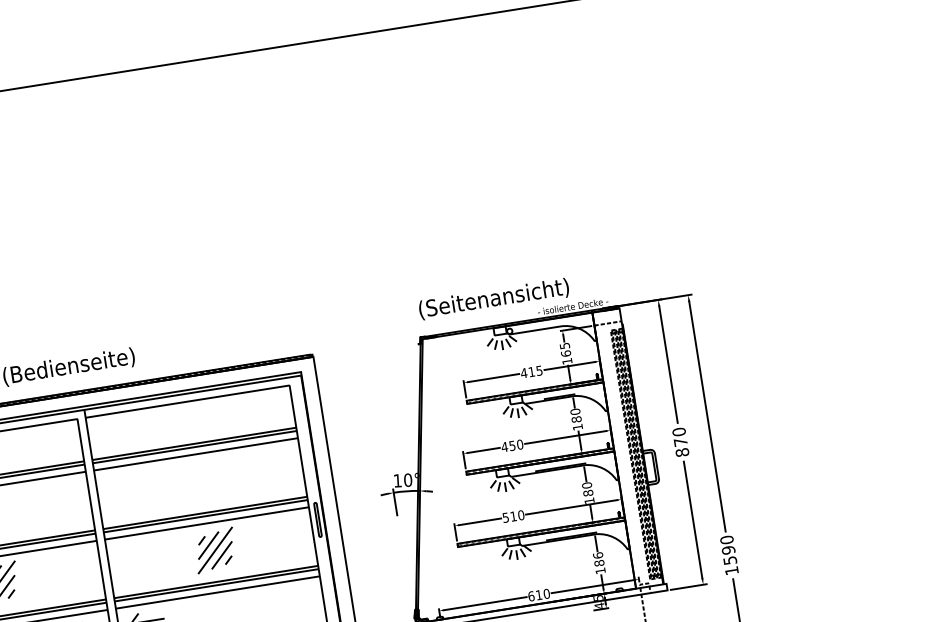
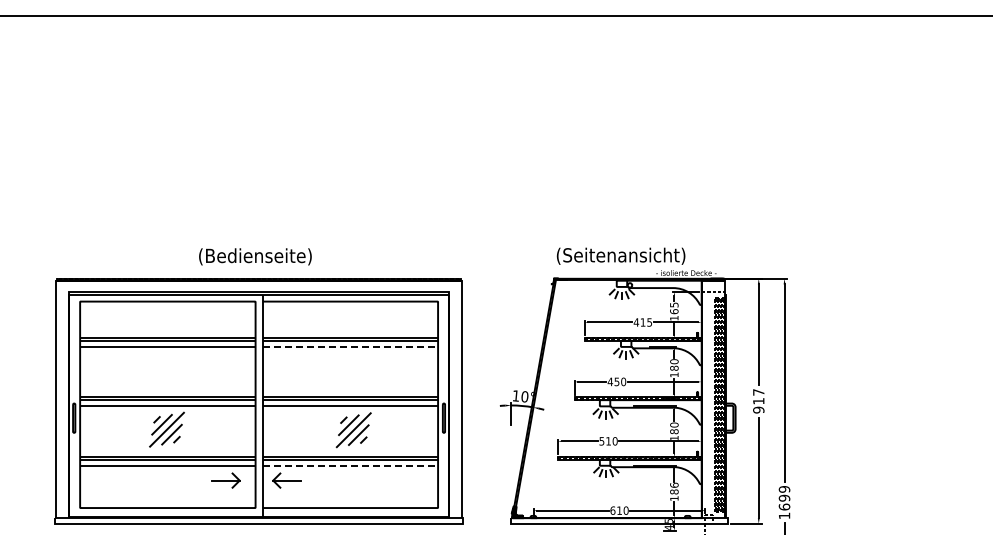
text: (680, 442) -> (758, 401), 870 -> 917
line: (196, 453) -> (350, 346), solid -> dashed
text: (728, 550) -> (784, 498), 1590 -> 1699
line: (218, 592) -> (350, 465), solid -> dashed

